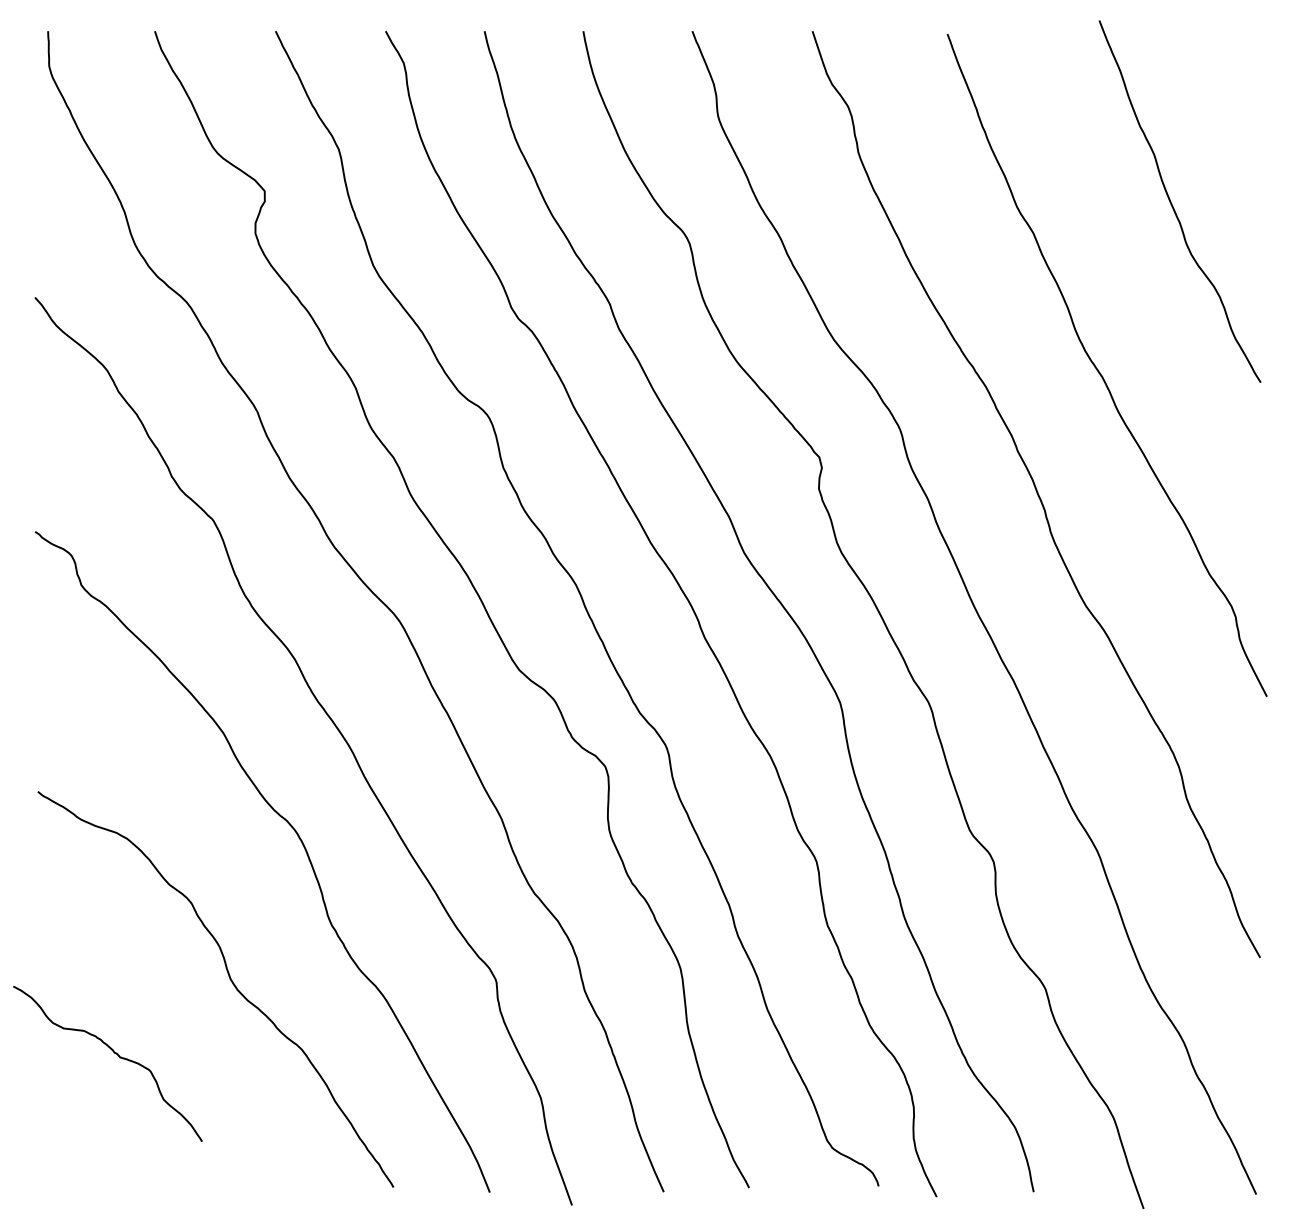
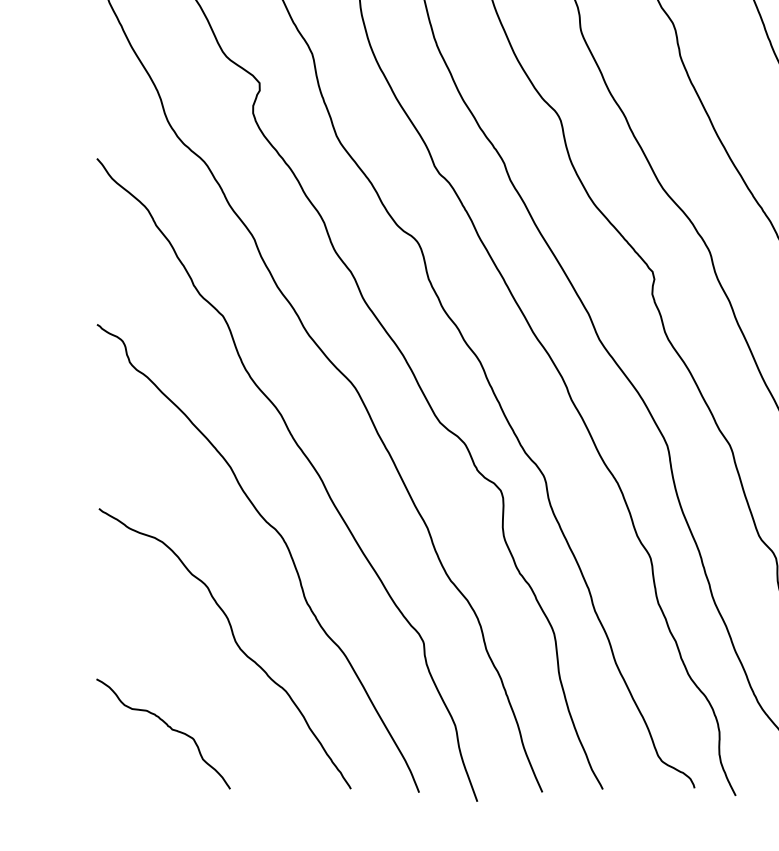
curve: (115, 1054) -> (168, 727), moved

